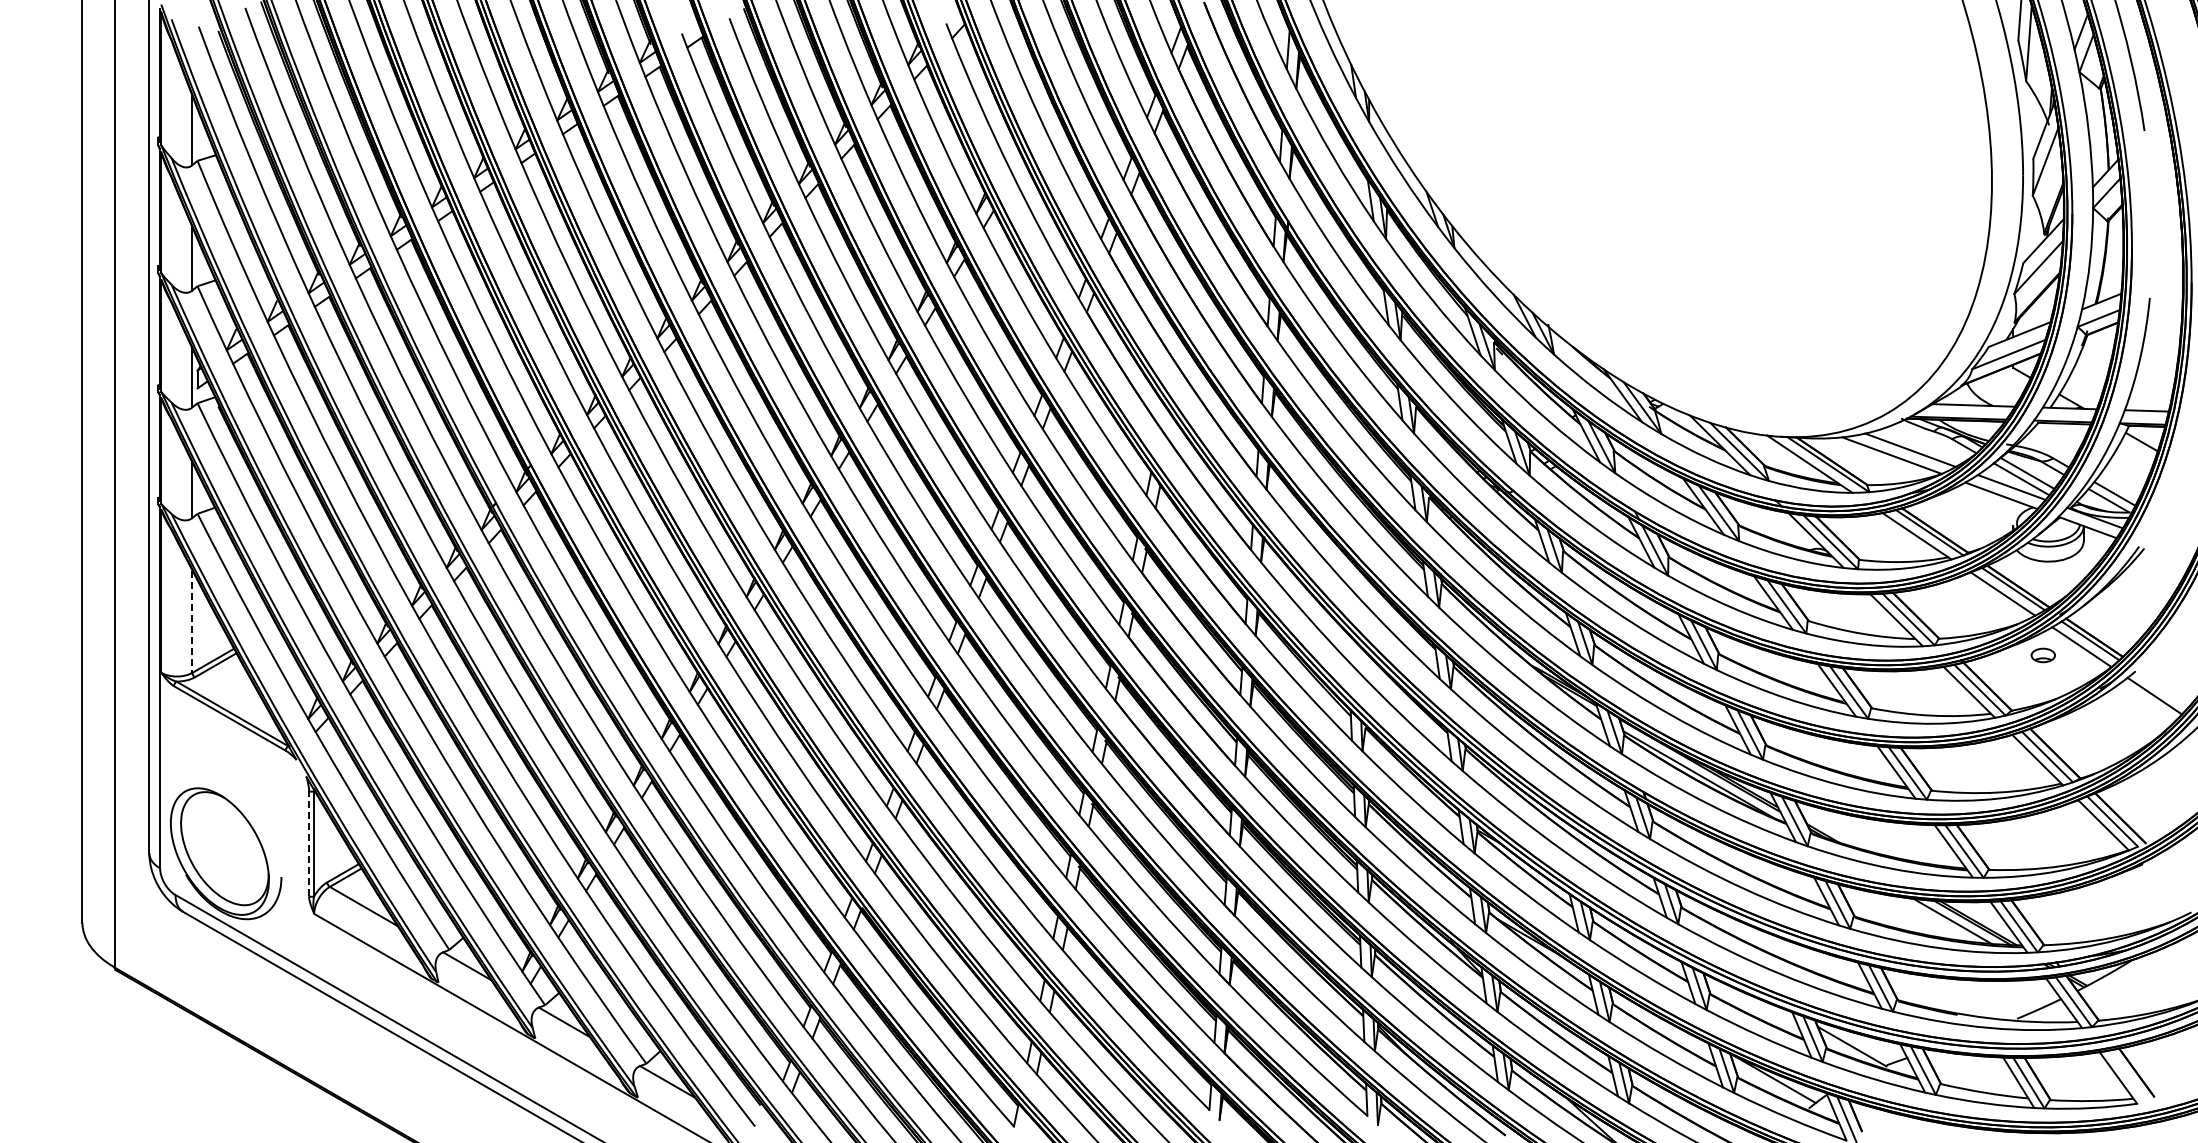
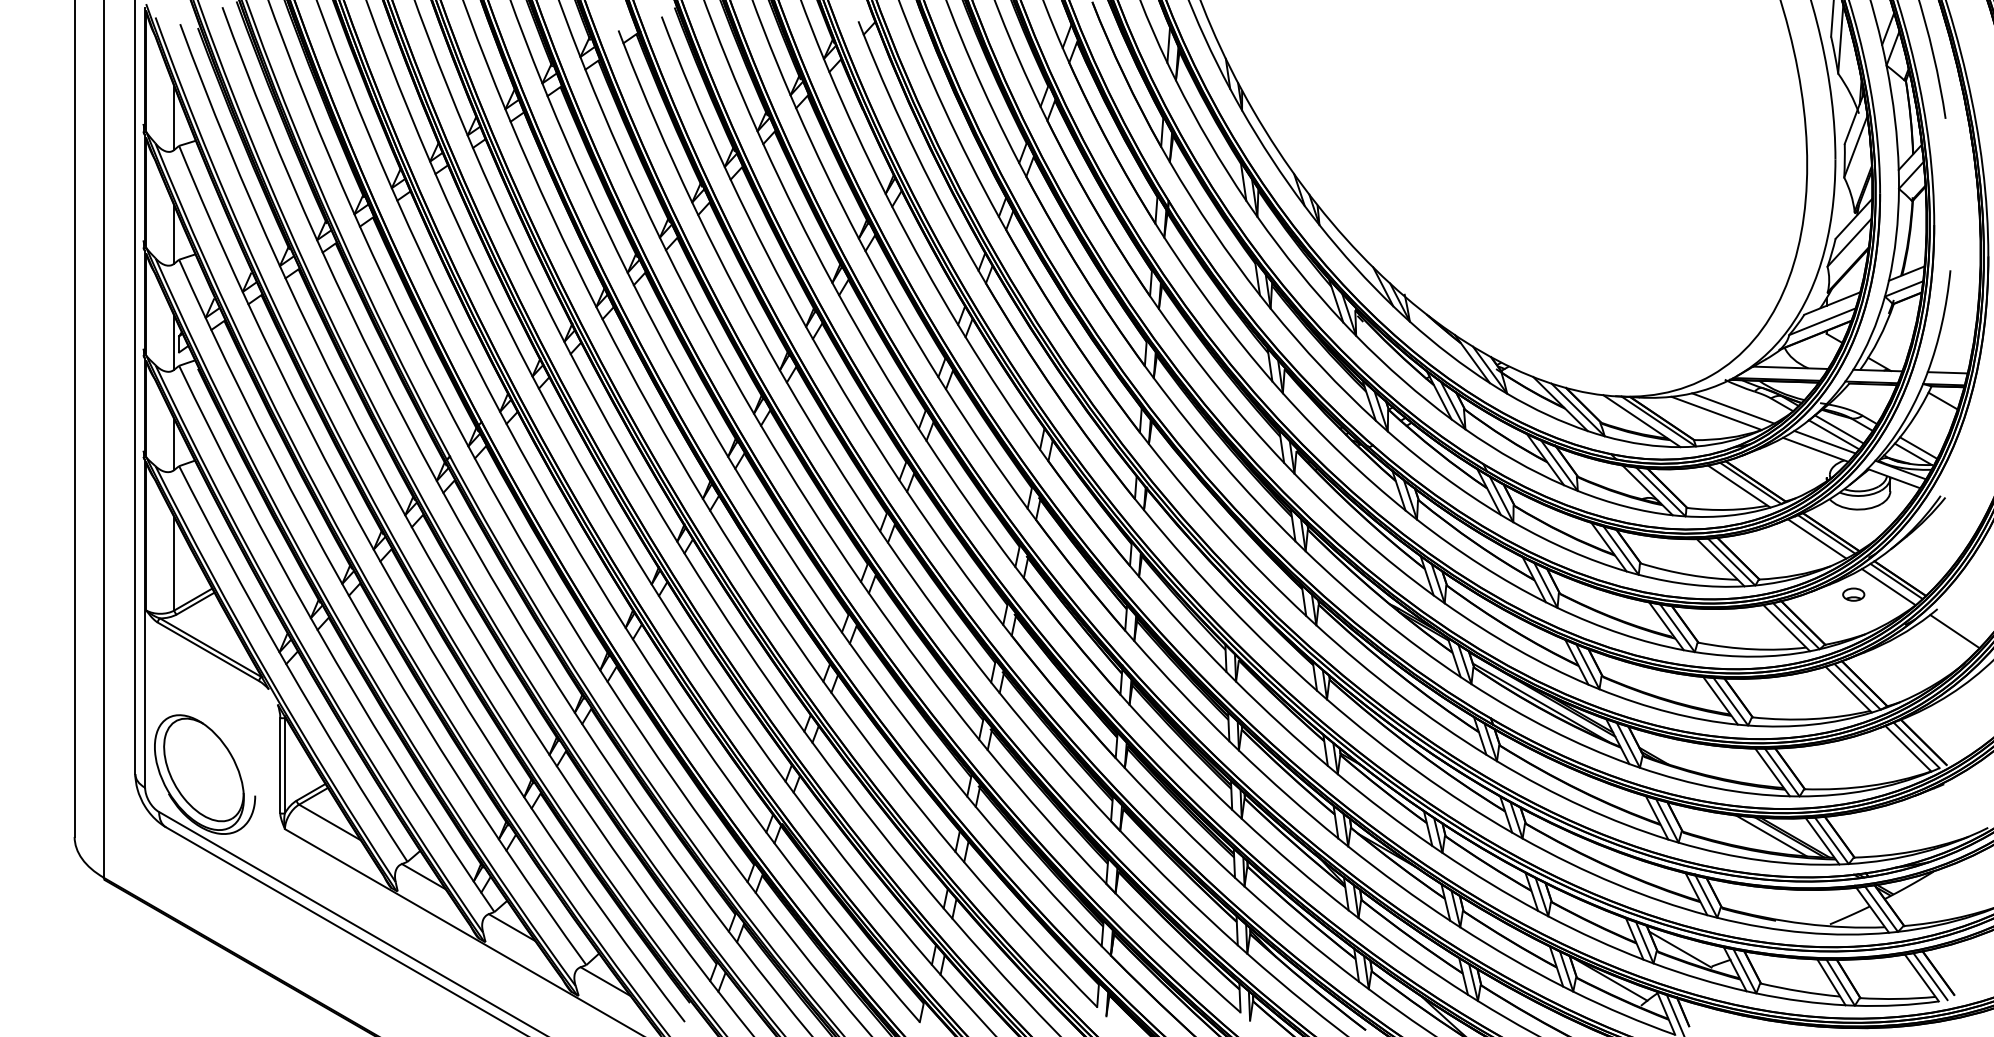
line: (192, 622) -> (174, 564), dashed -> solid
line: (309, 843) -> (280, 765), dashed -> solid
line: (2127, 1076) -> (1930, 976), added

